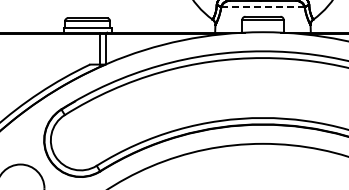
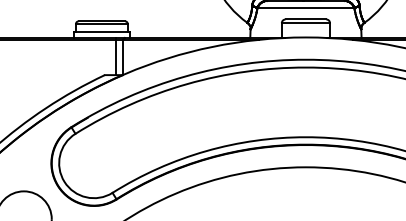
line: (263, 6) -> (306, 7), dashed -> solid

